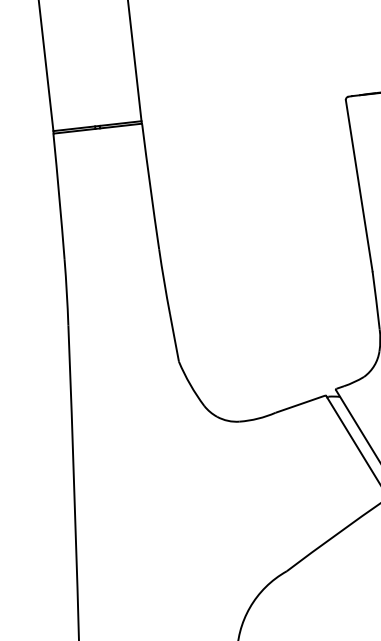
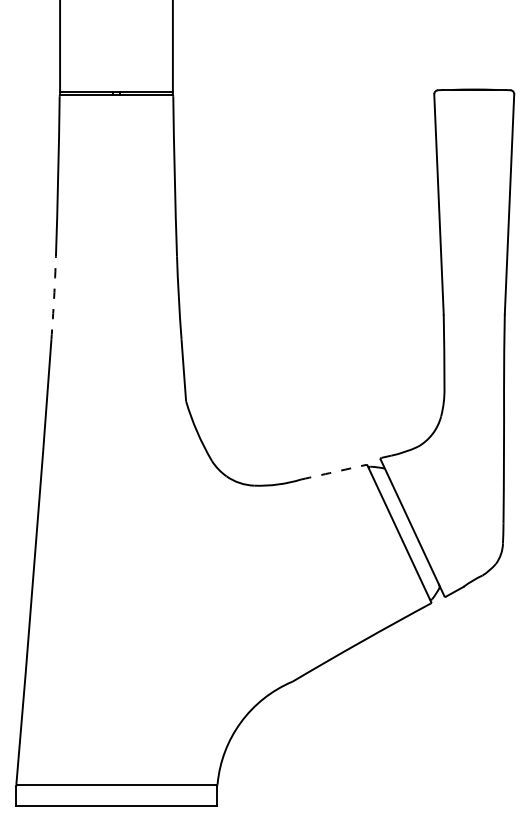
arc: (67, 292) -> (54, 297), solid -> dashed
arc: (300, 404) -> (333, 472), solid -> dashed

